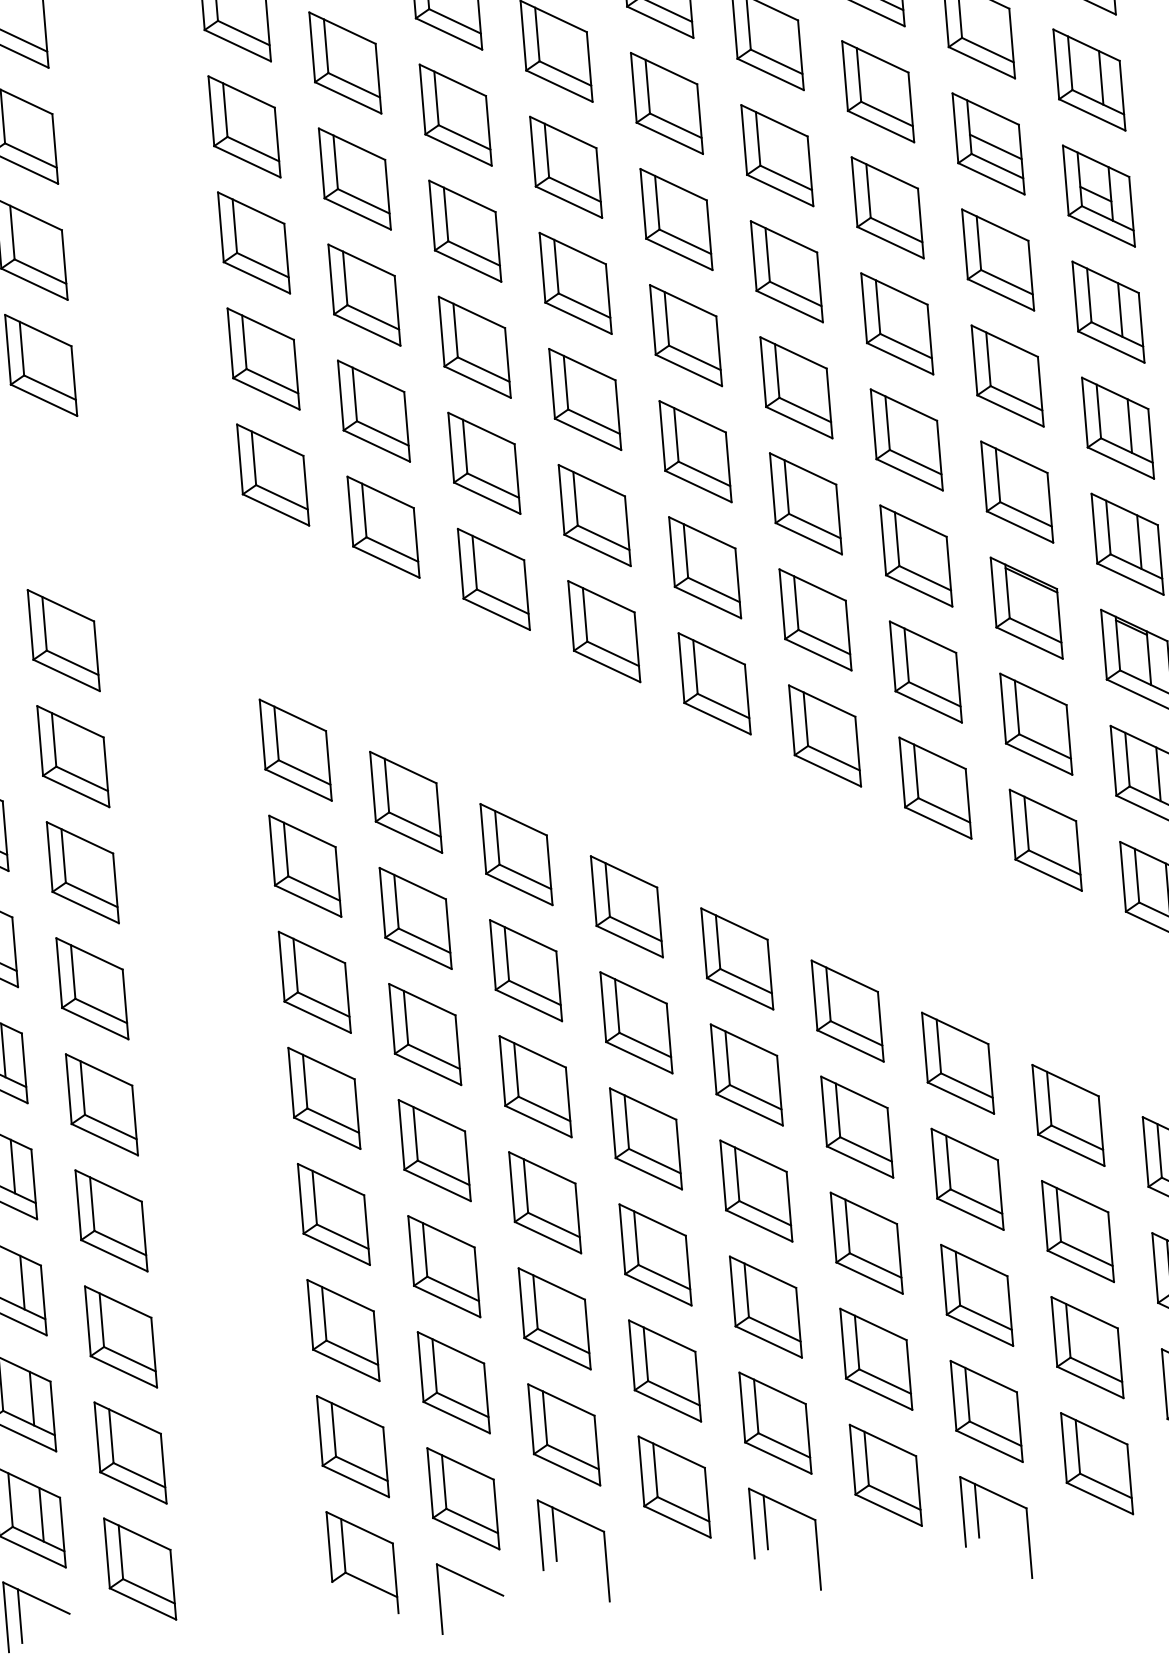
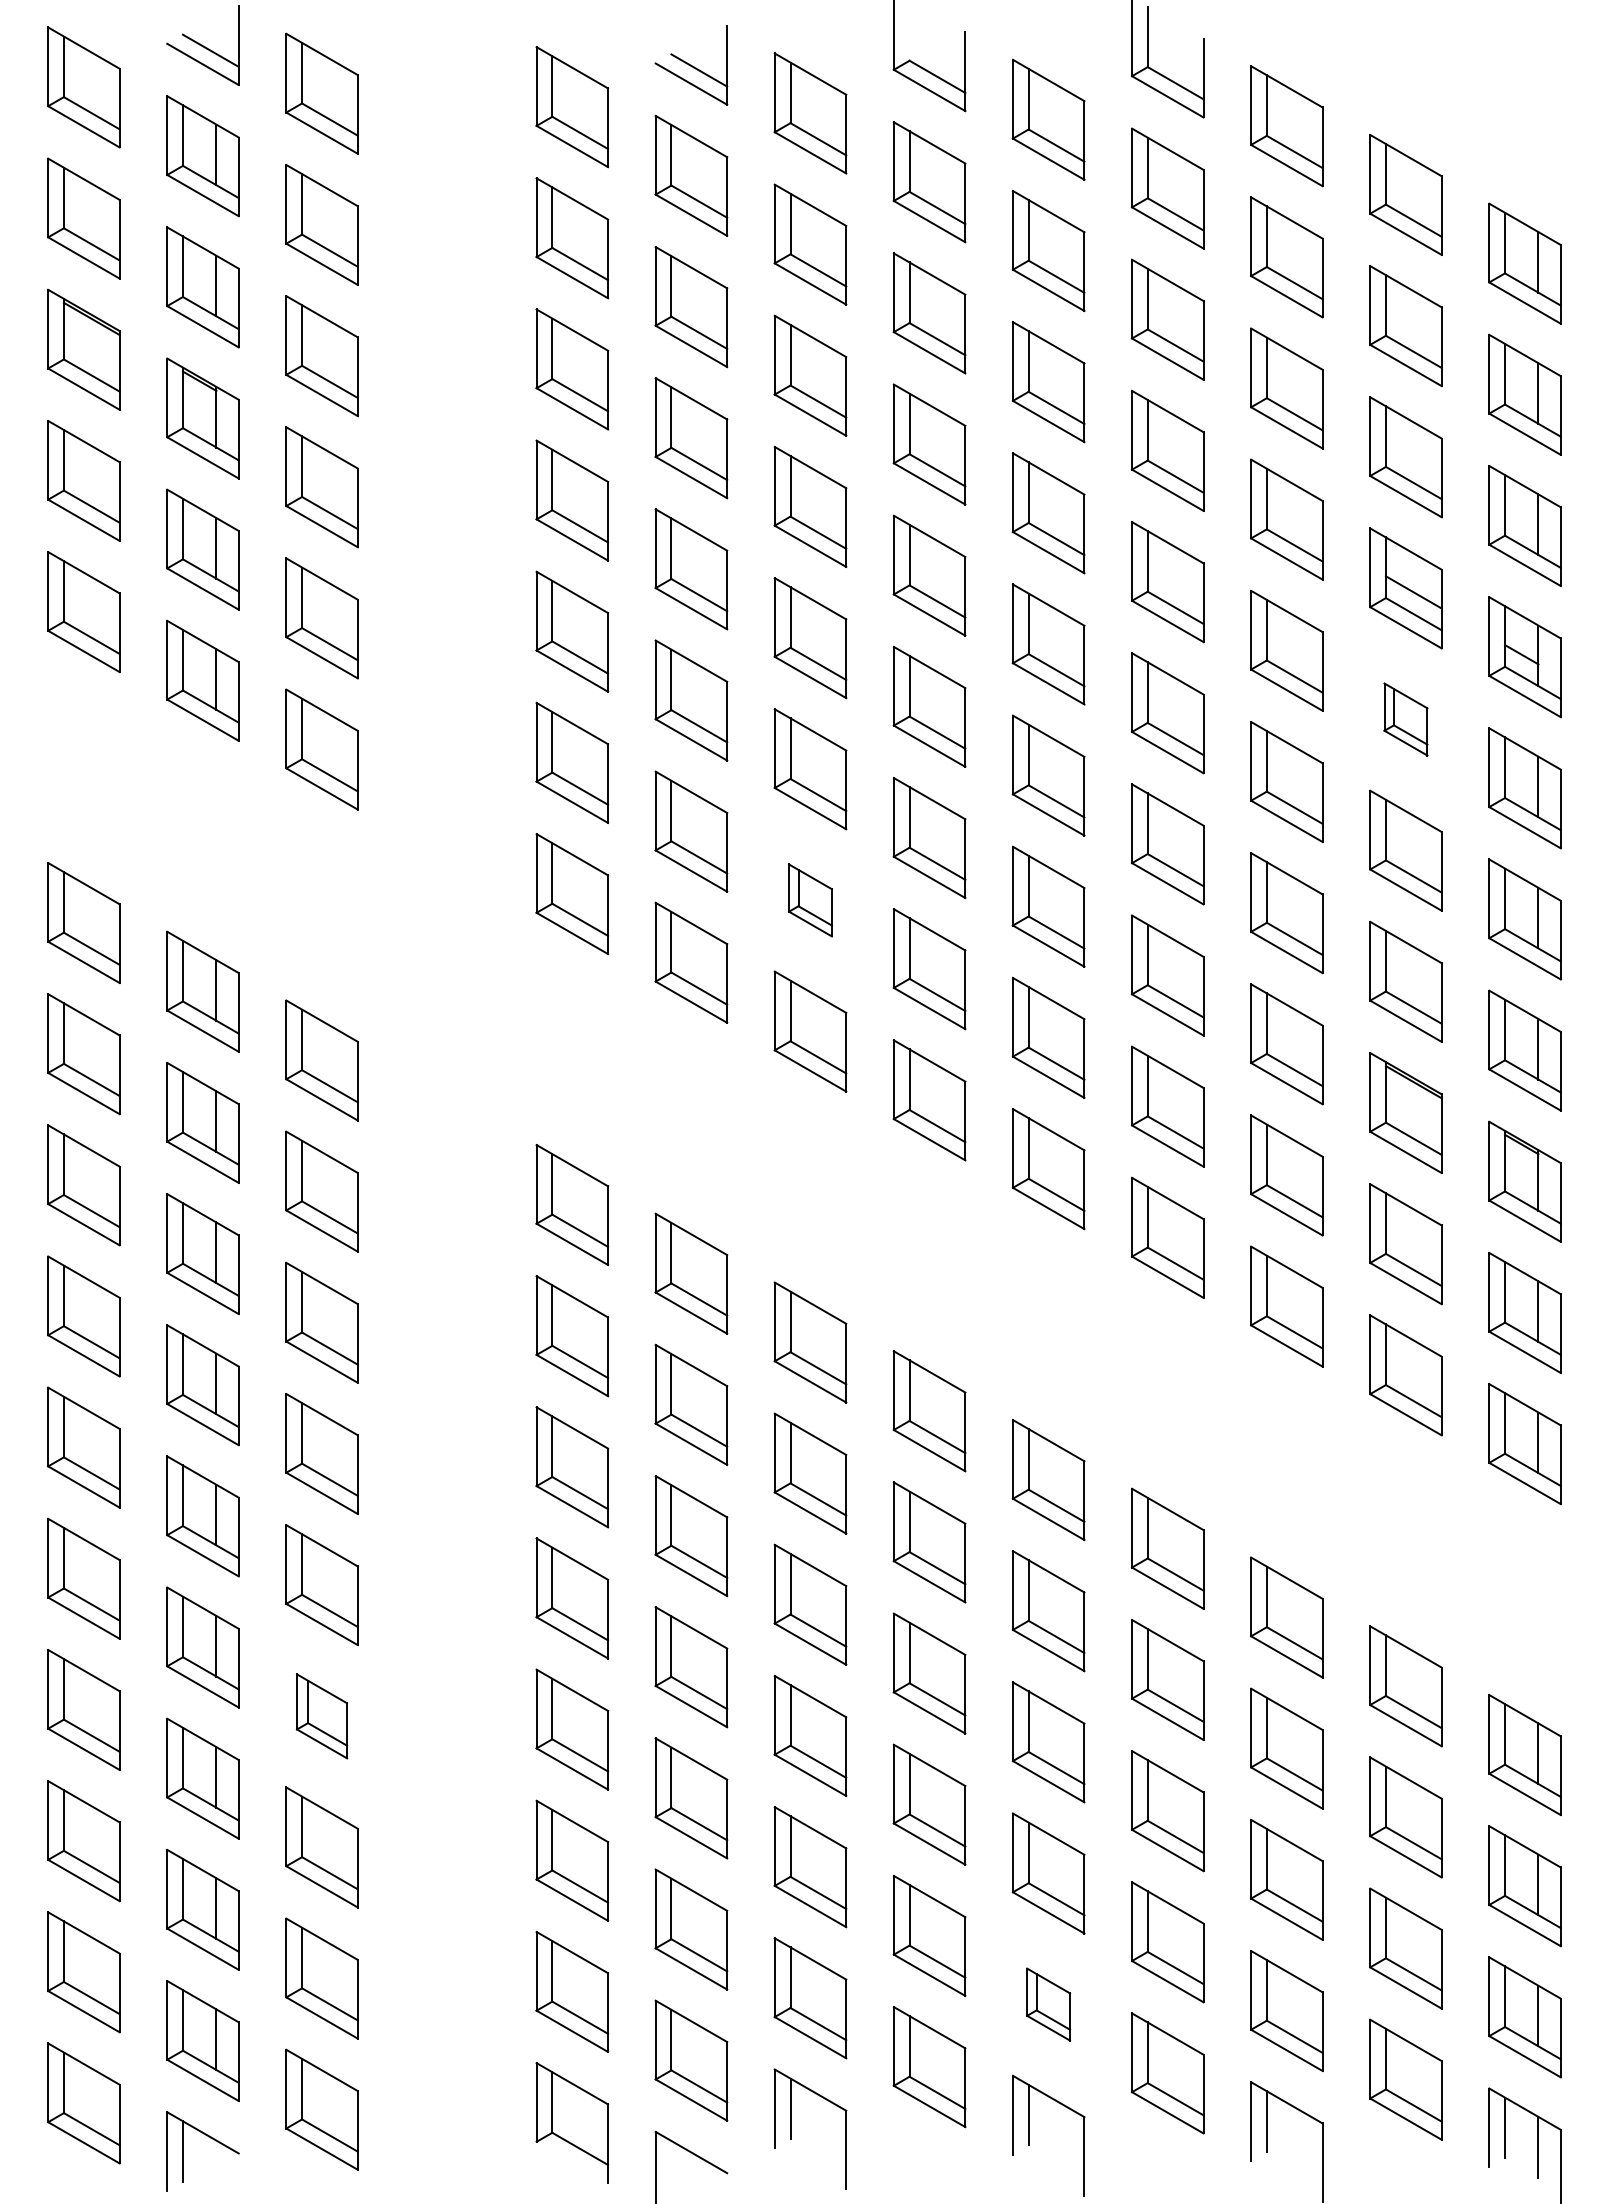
part: (997, 259) -> (1405, 719), size x0.6
part: (484, 463) -> (810, 900), size x0.6
part: (110, 1221) -> (321, 1716), size x0.7
part: (775, 1423) -> (1048, 2004), size x0.6

